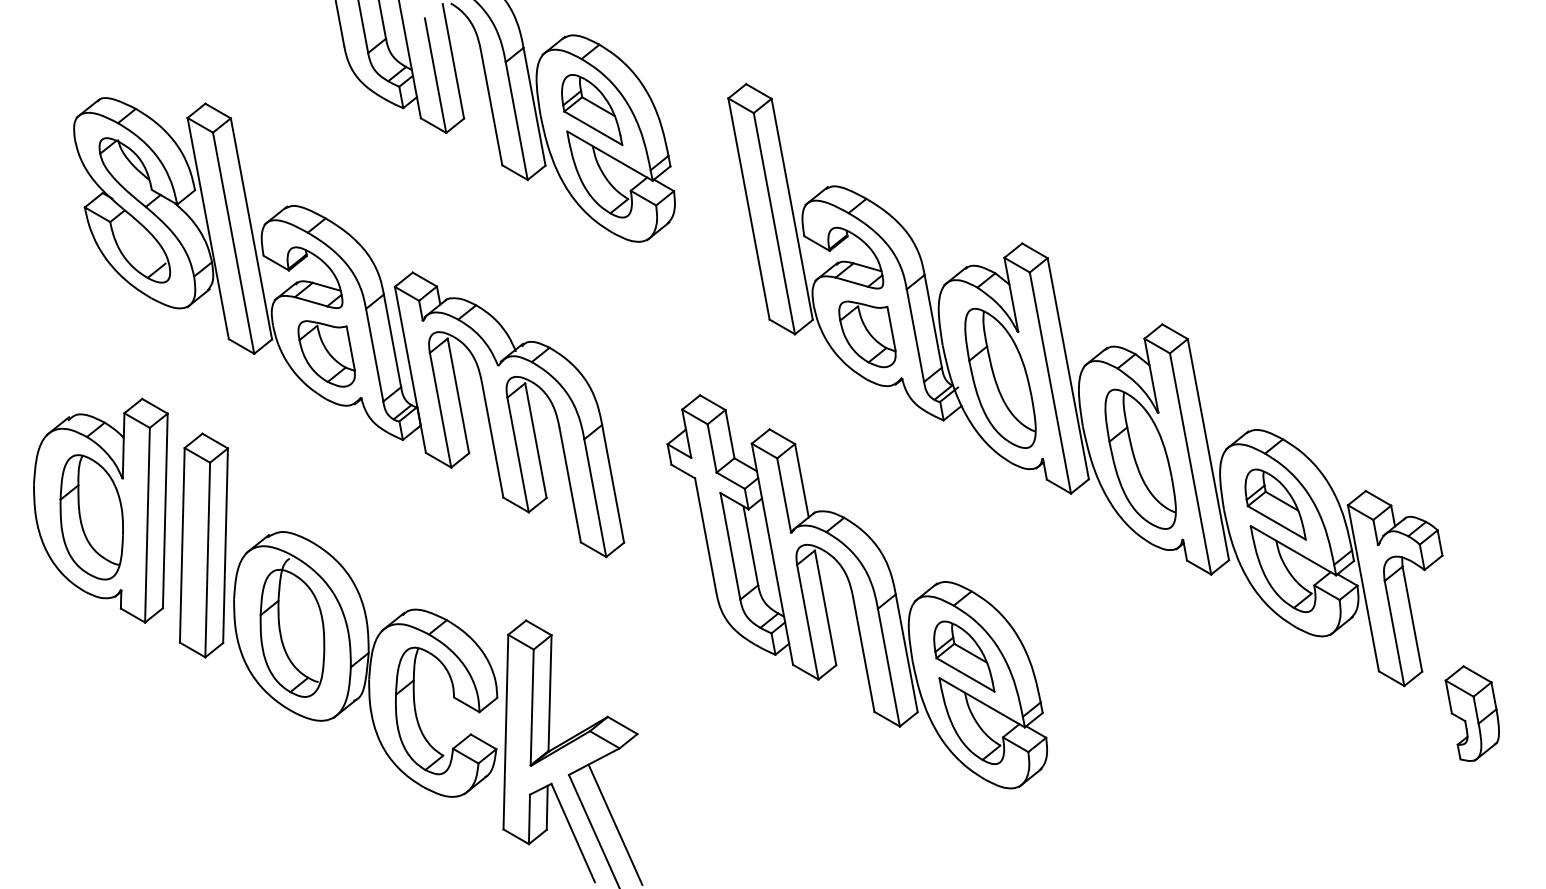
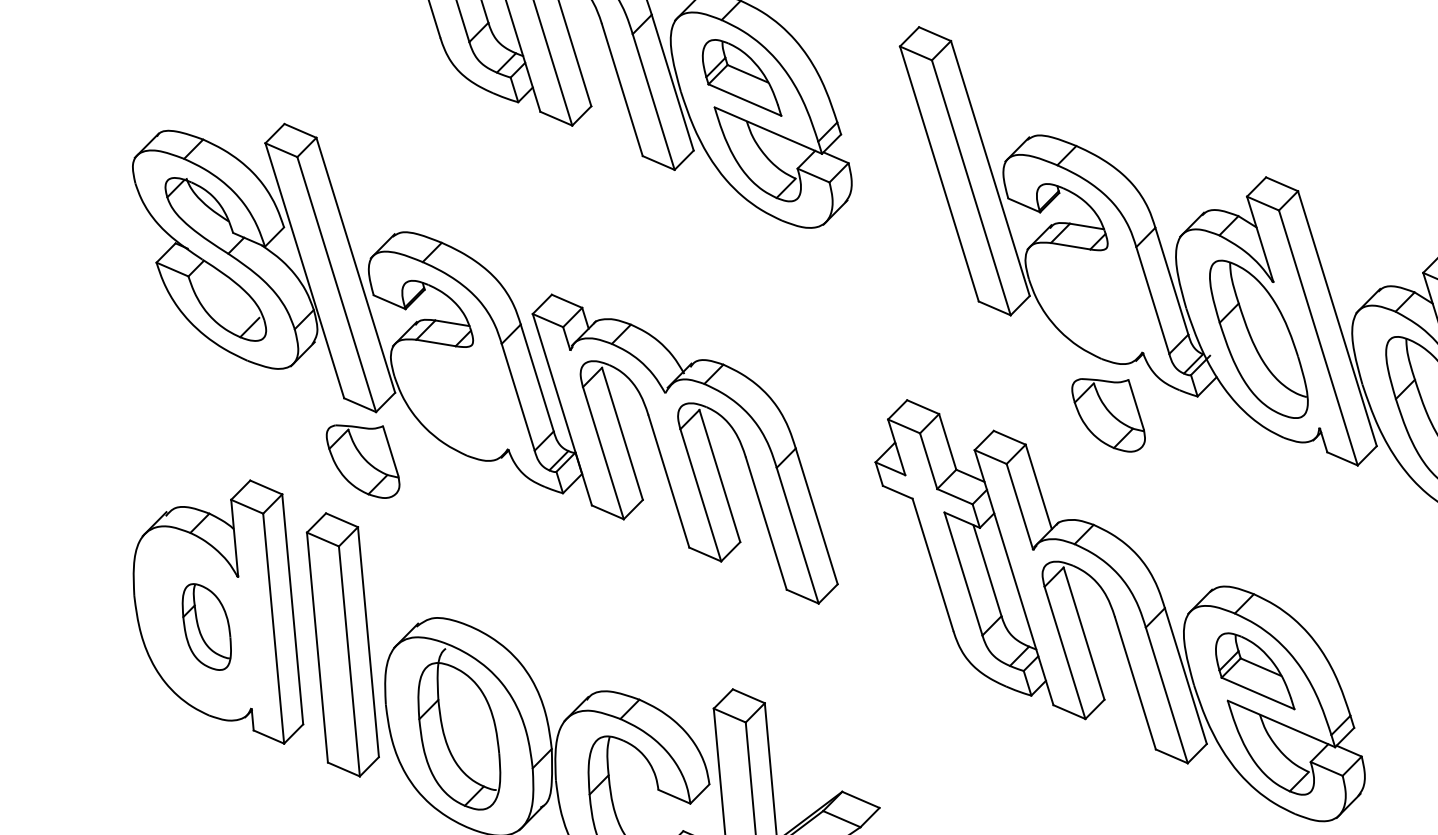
part: (867, 334) -> (1108, 415), moved
part: (326, 353) -> (362, 460), moved
part: (91, 517) -> (206, 627), size x0.6

